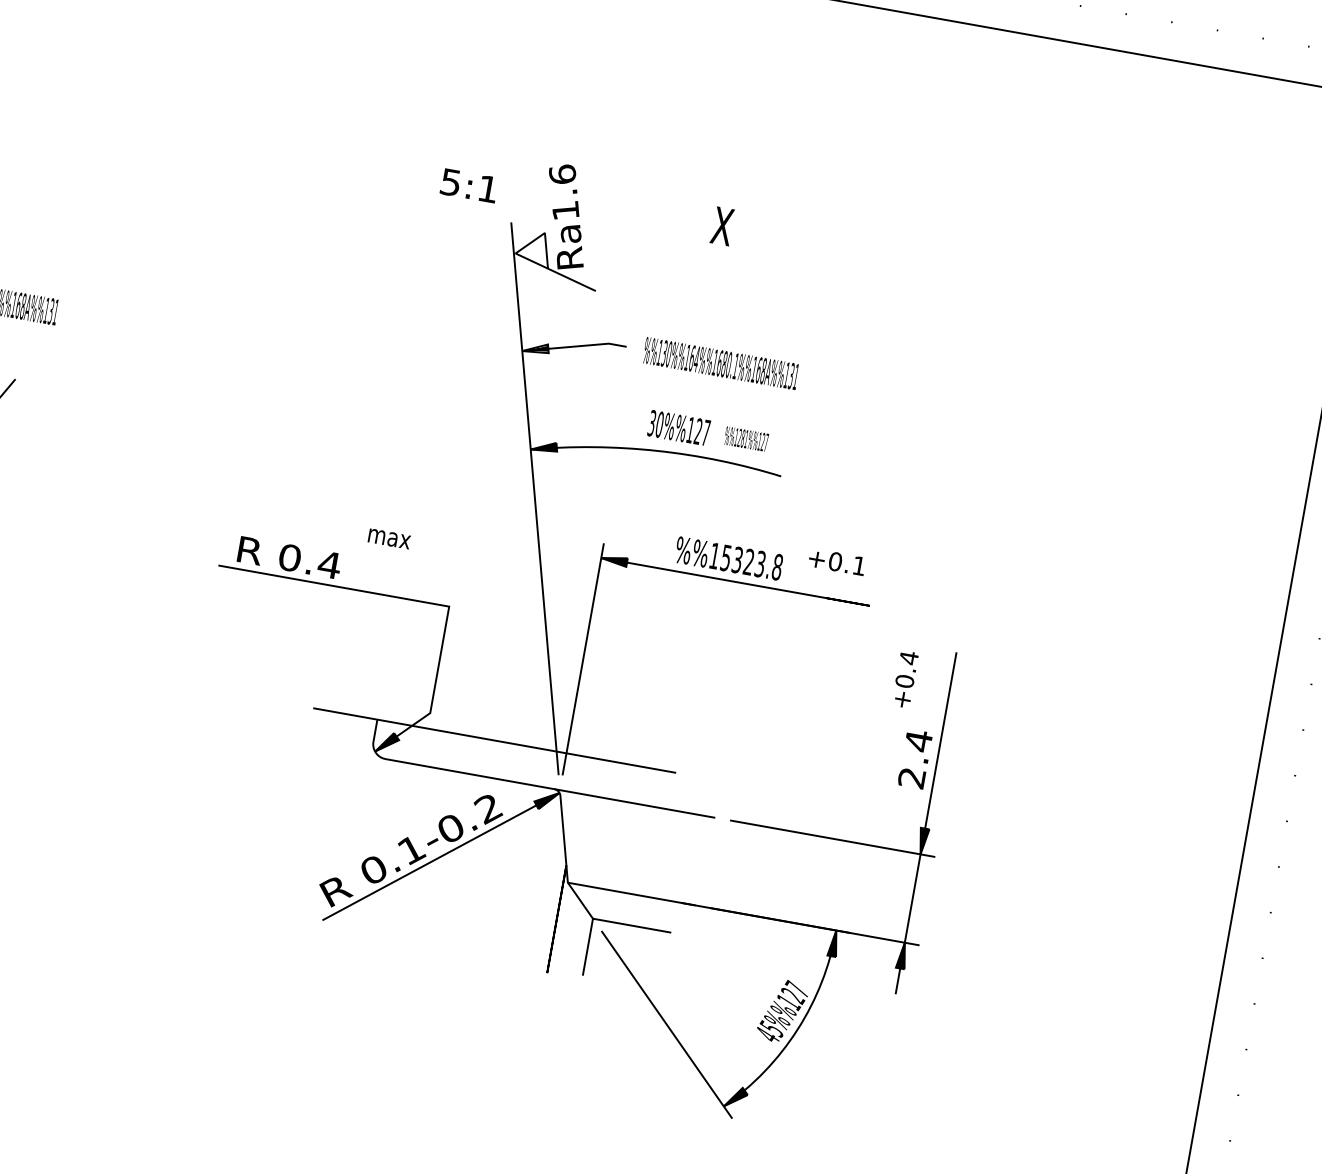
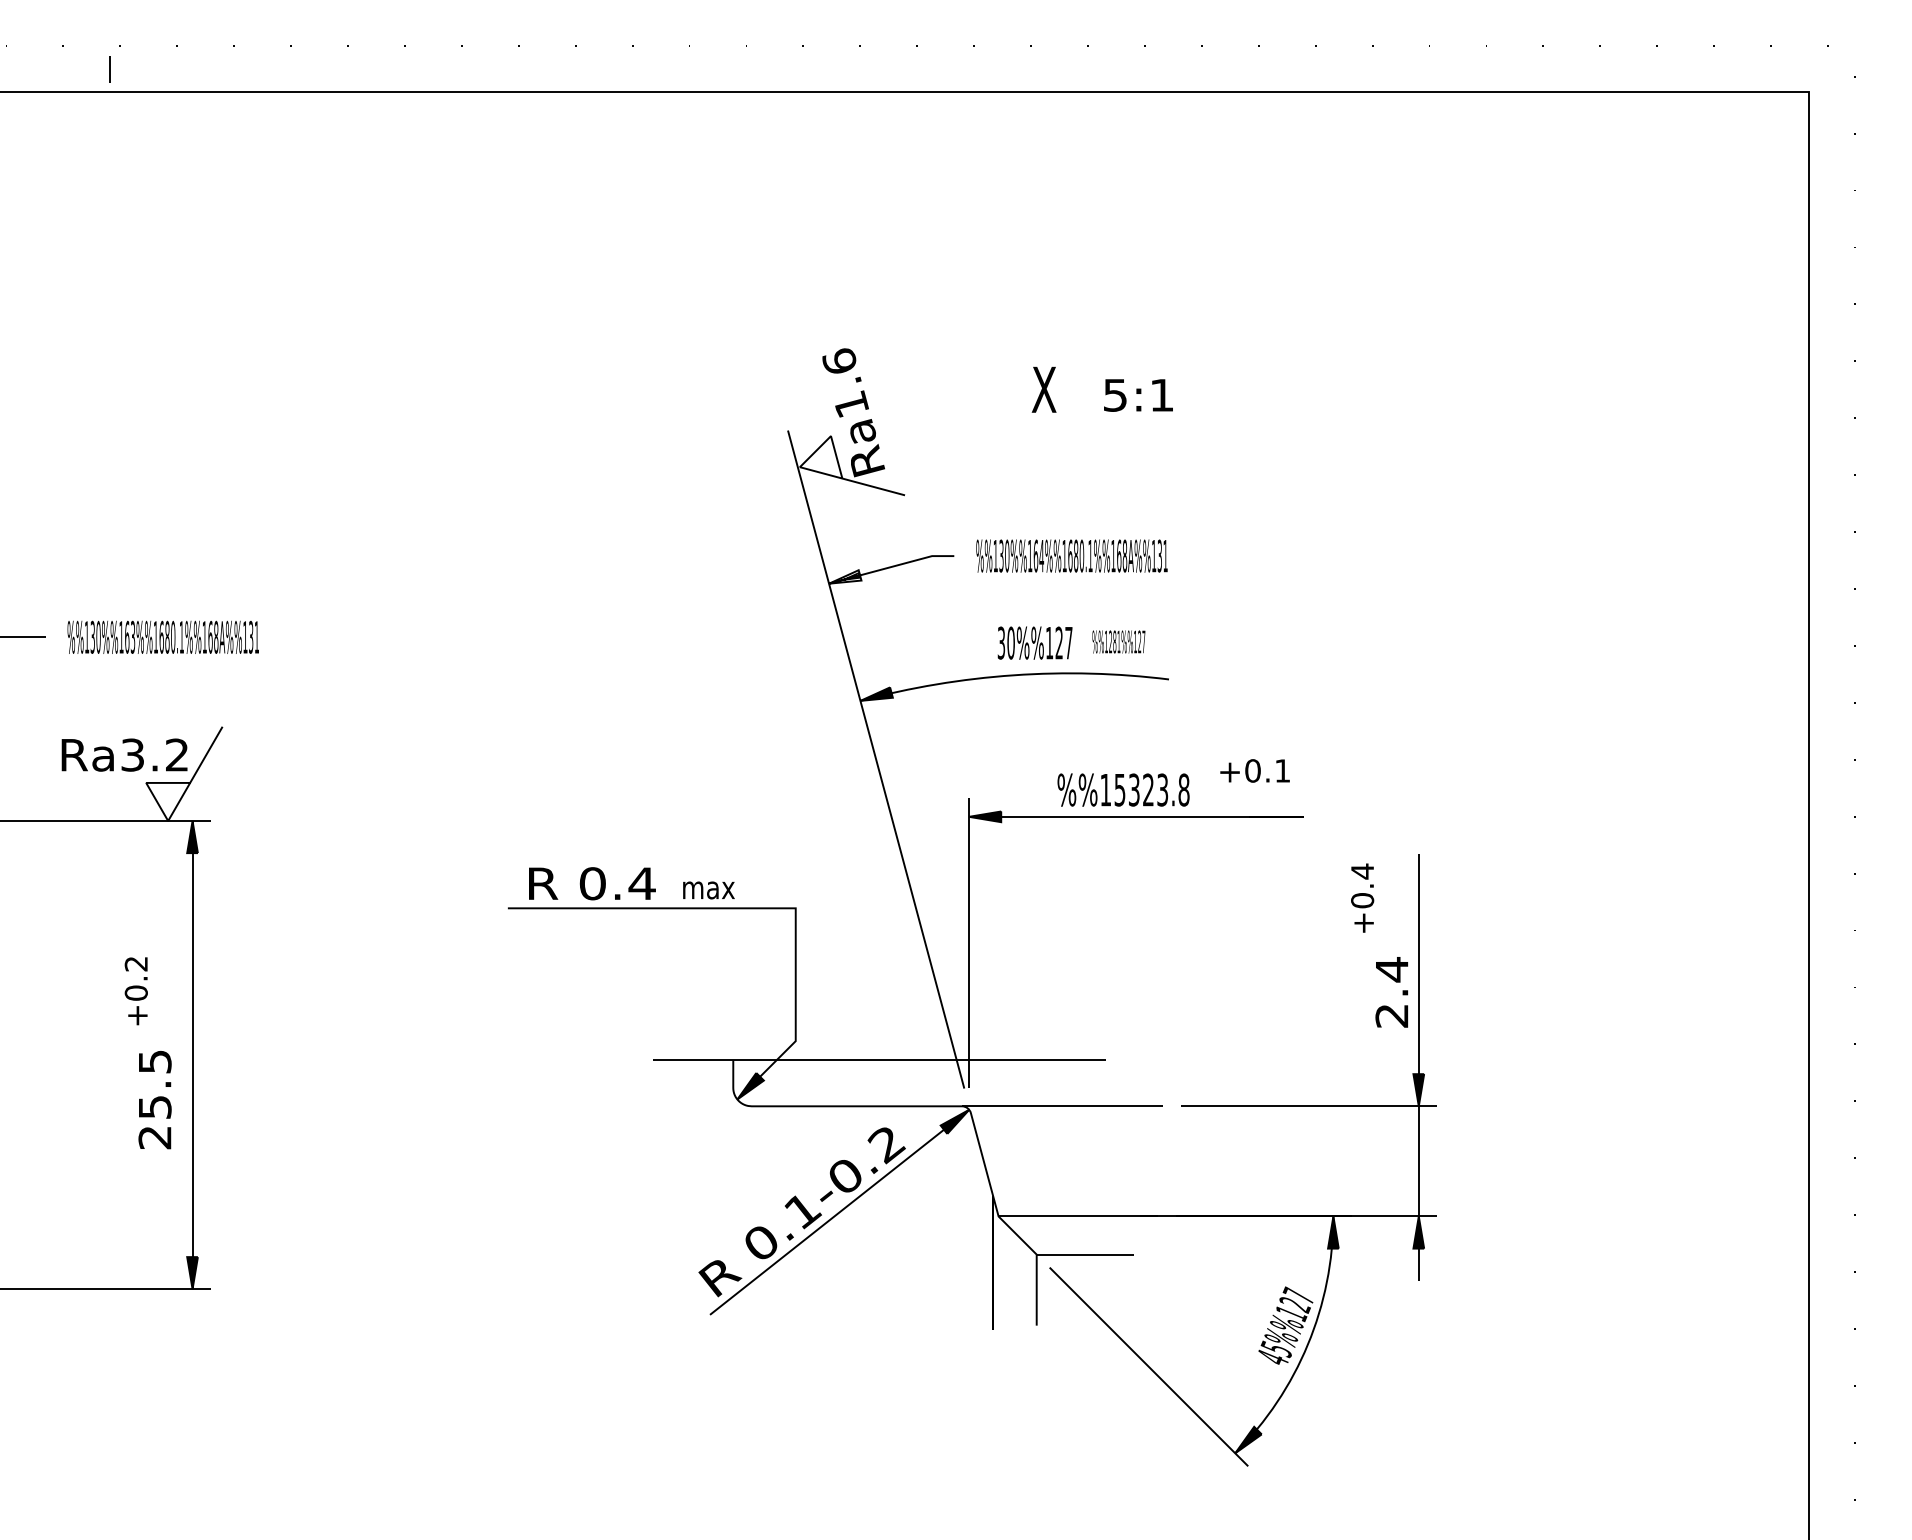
text: (469, 185) -> (1138, 395), moved
text: (389, 538) -> (708, 890), moved

